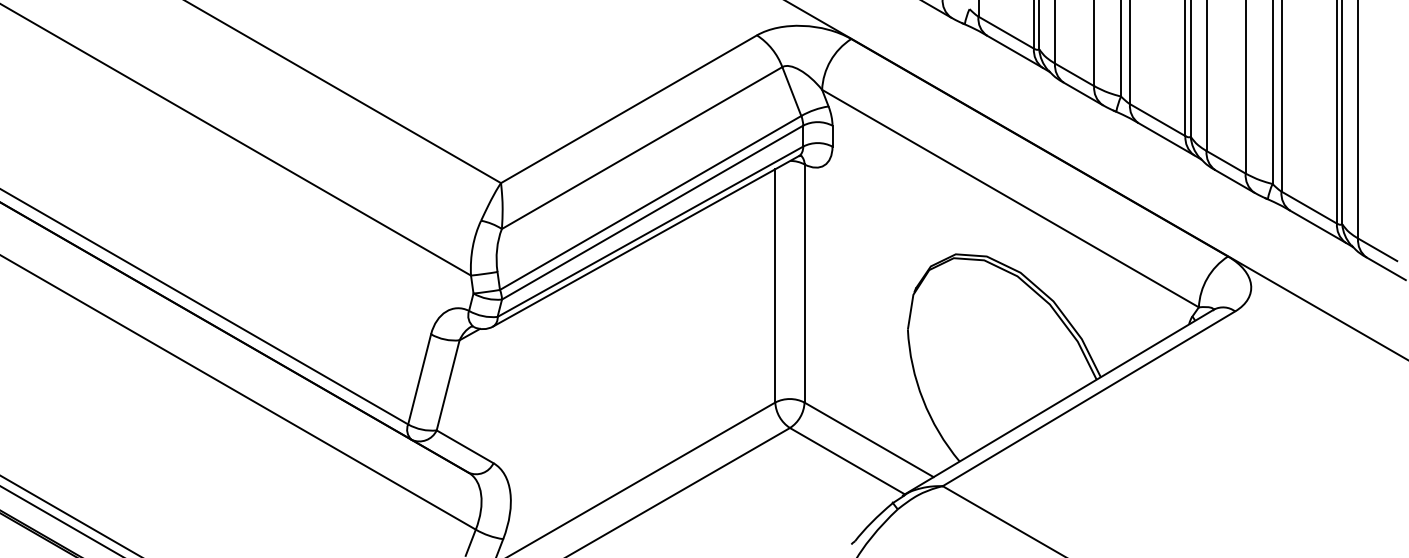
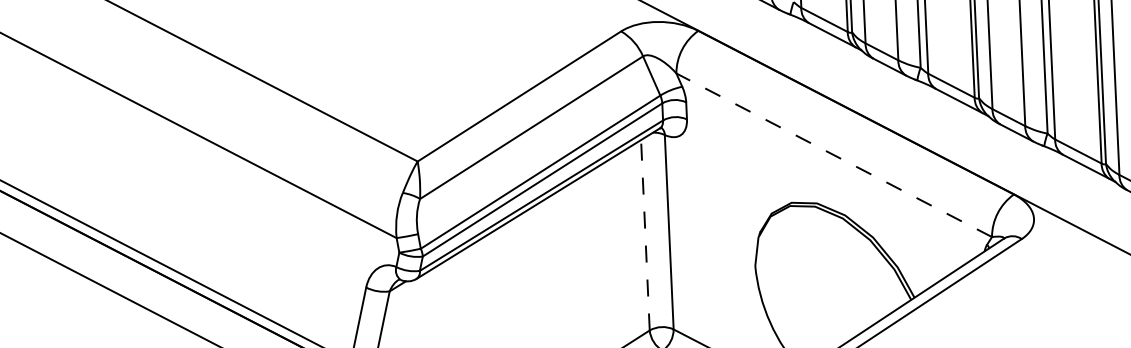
line: (1010, 198) -> (834, 155), solid -> dashed
line: (775, 285) -> (645, 234), solid -> dashed

